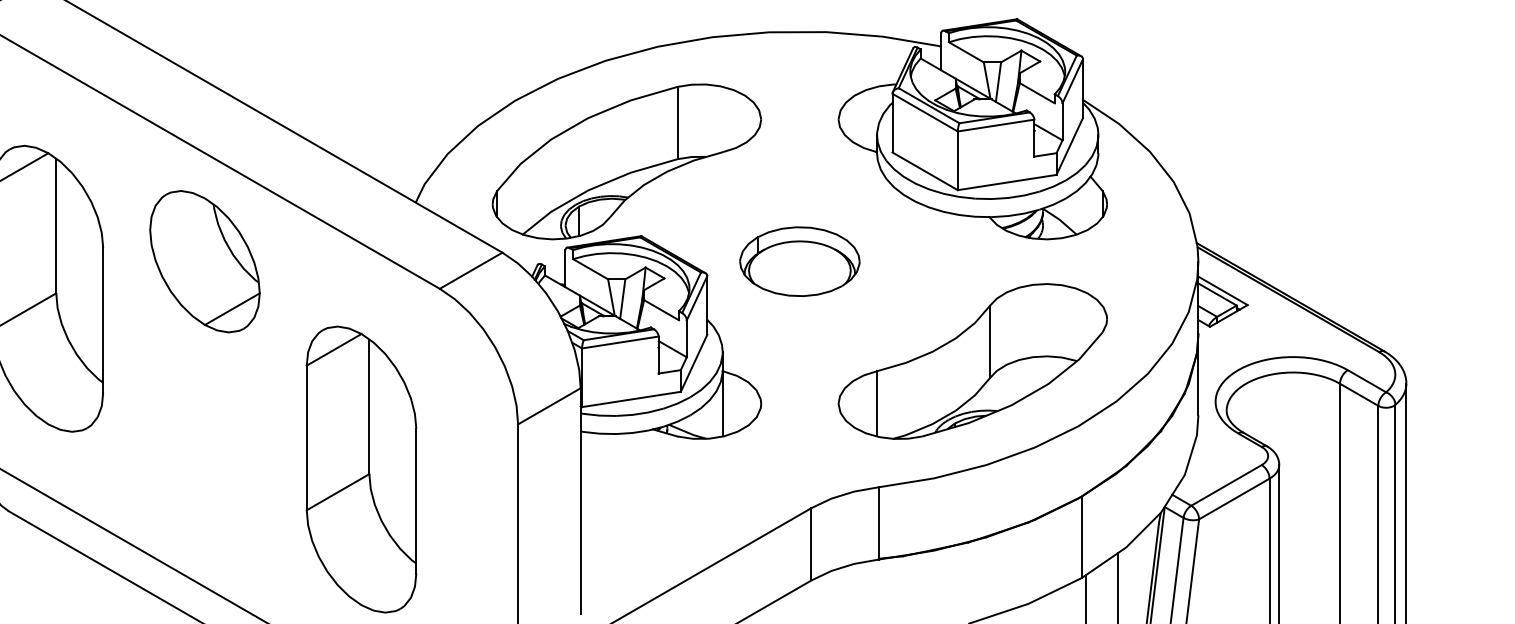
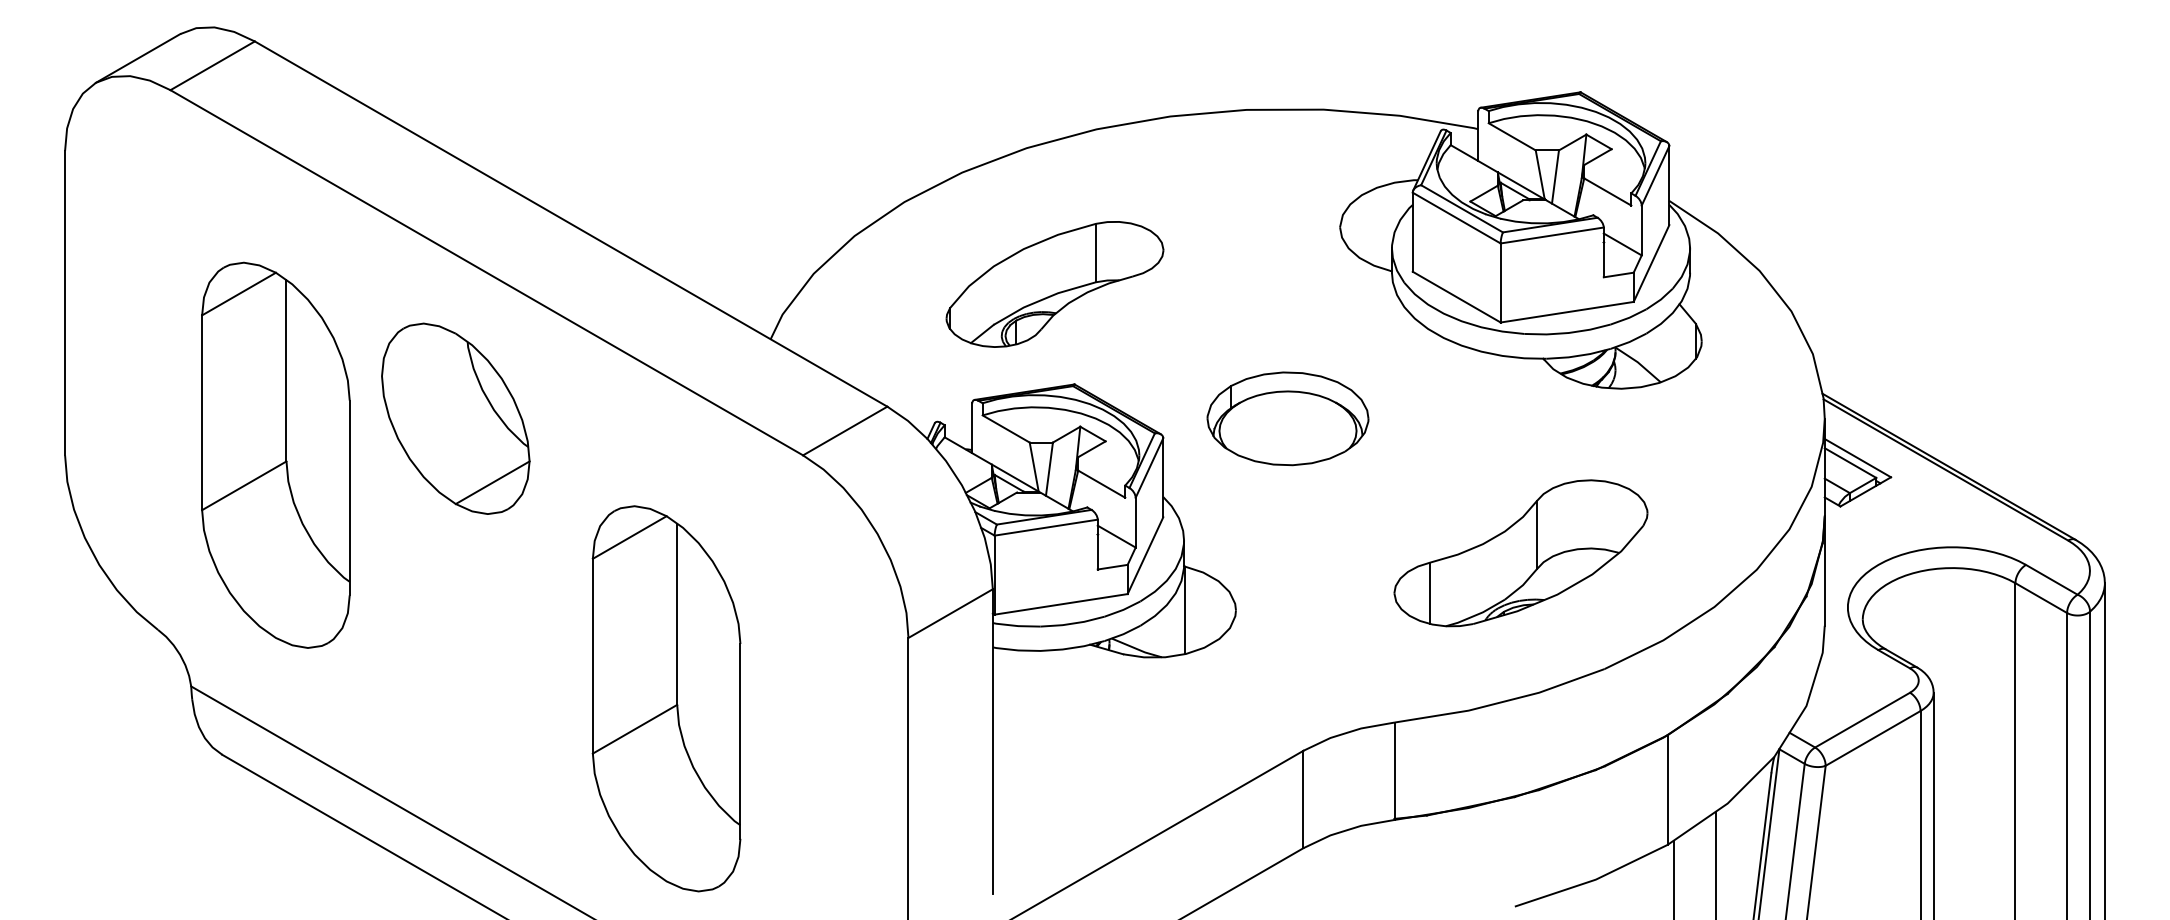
part: (626, 161) -> (1054, 284), size x0.6
part: (204, 261) -> (455, 418), moved
part: (972, 361) -> (1520, 553), size x0.7
part: (361, 469) -> (666, 698), moved

